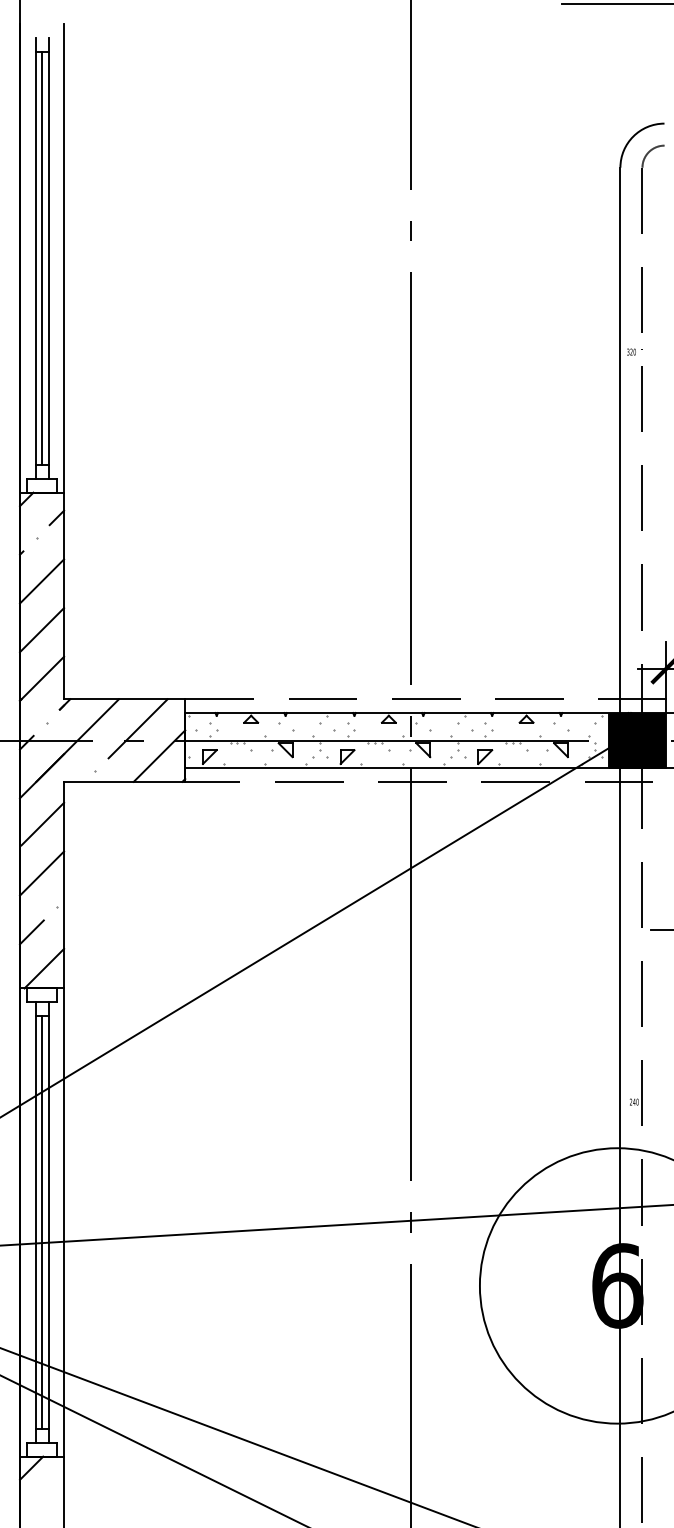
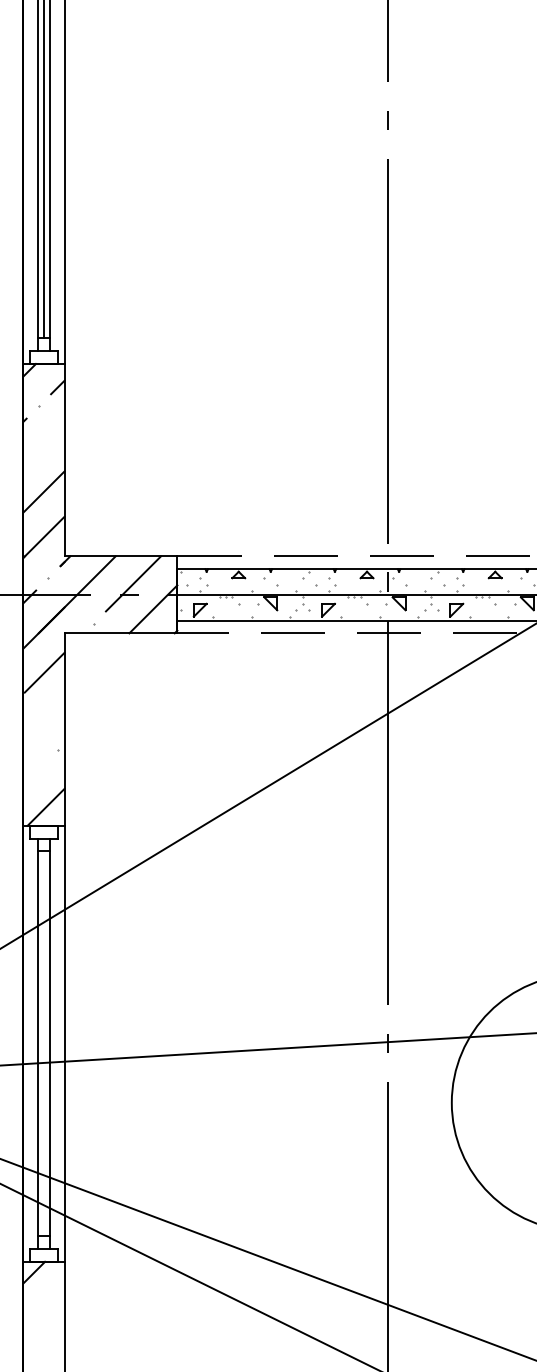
line: (42, 581) -> (44, 446), removed
line: (42, 873) -> (44, 718), removed
line: (31, 932) -> (34, 773), removed
line: (42, 1222) -> (44, 1043), removed

